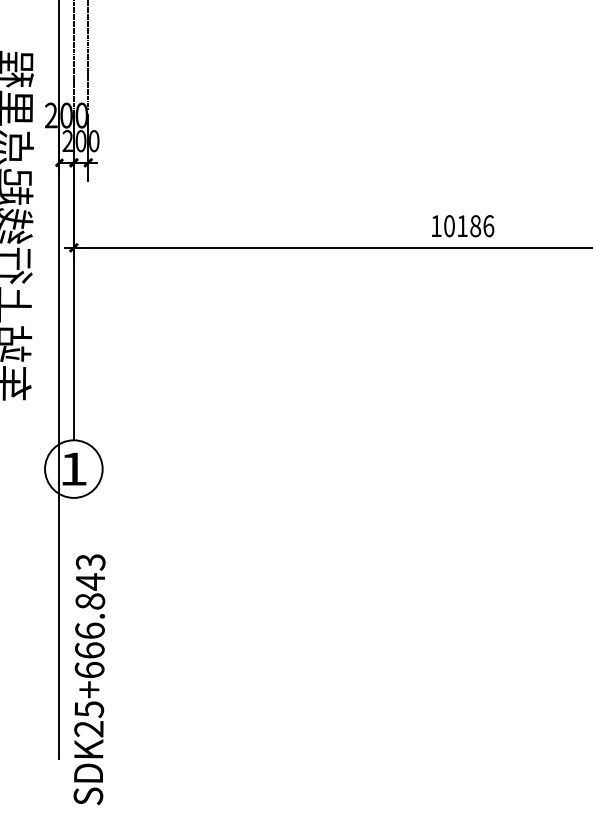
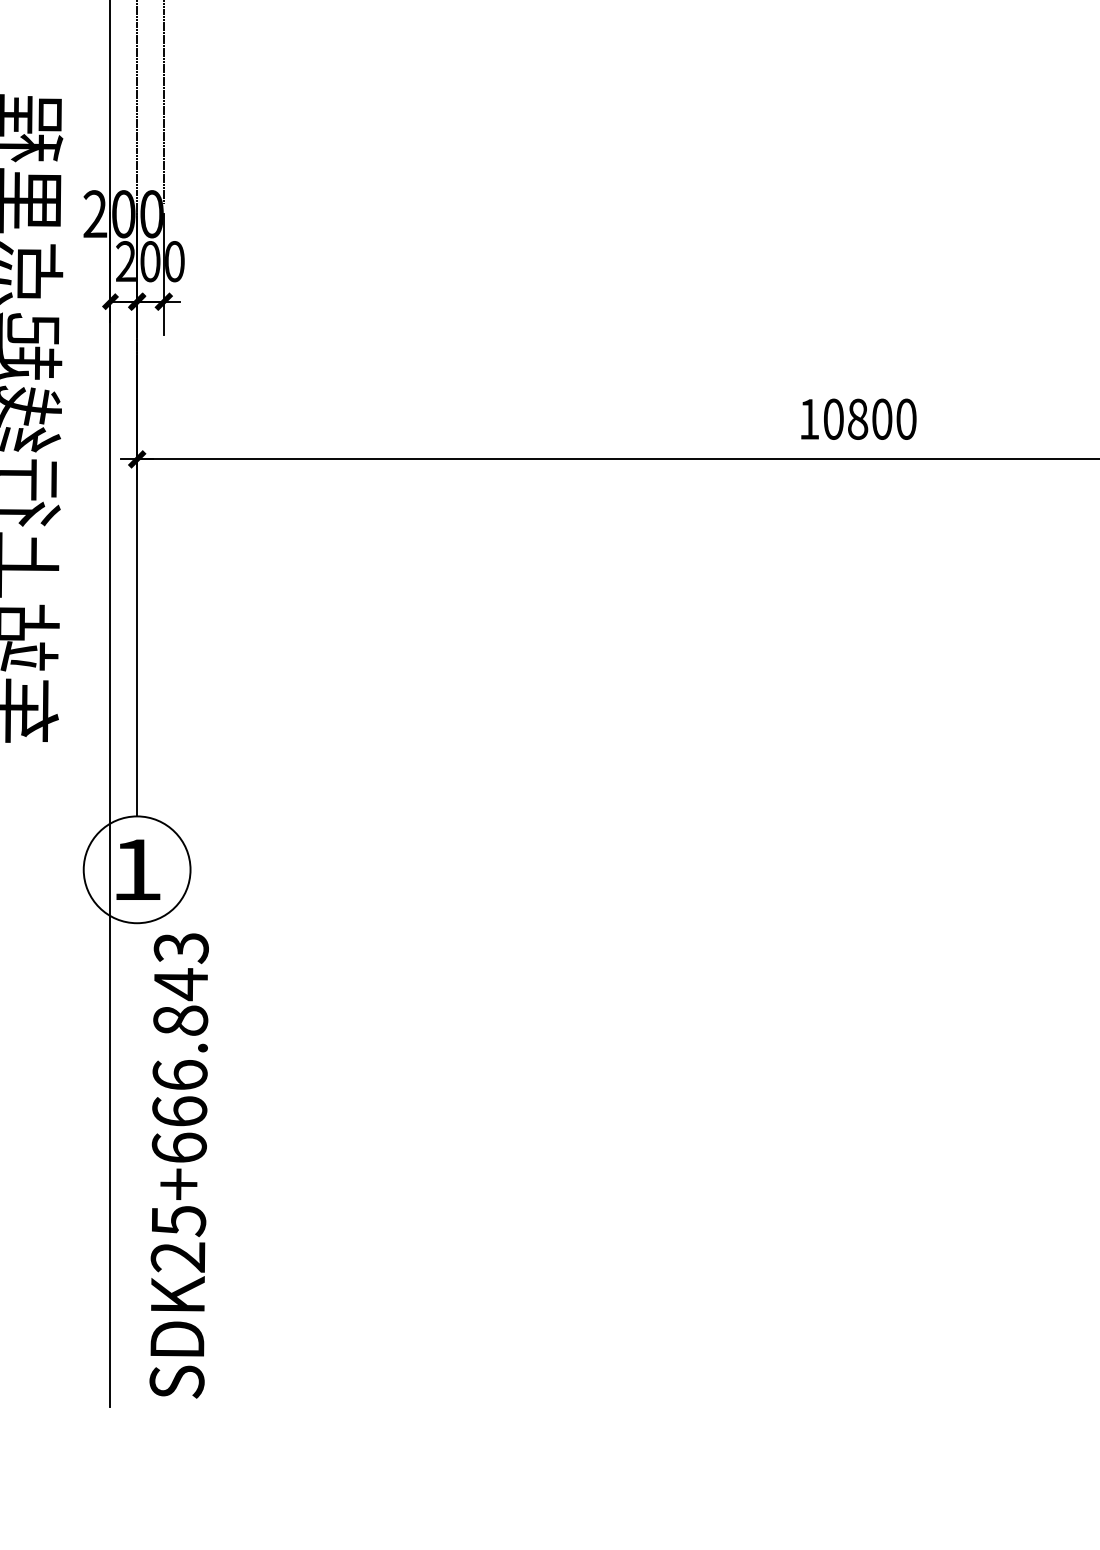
text: (475, 226) -> (881, 419), 10186 -> 10800
text: (89, 679) -> (179, 1165), moved

